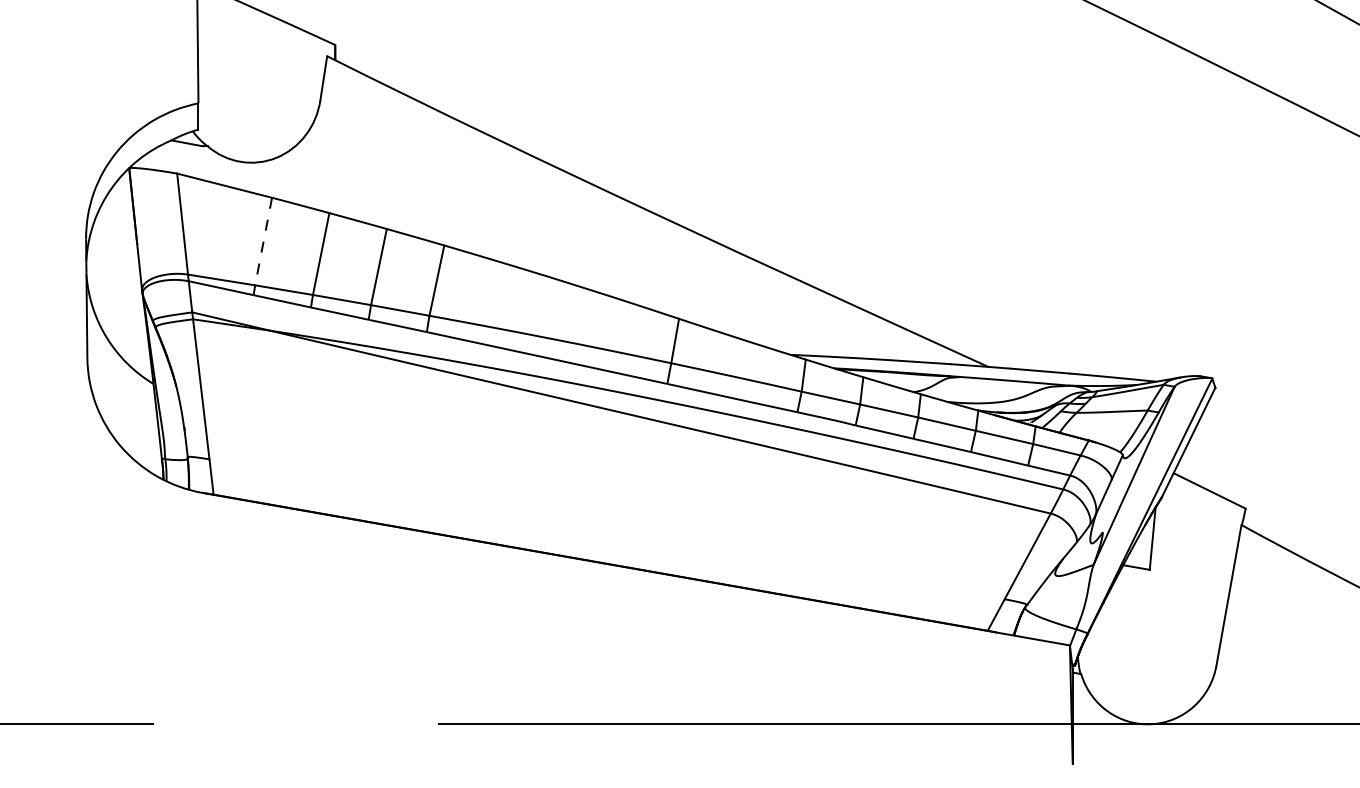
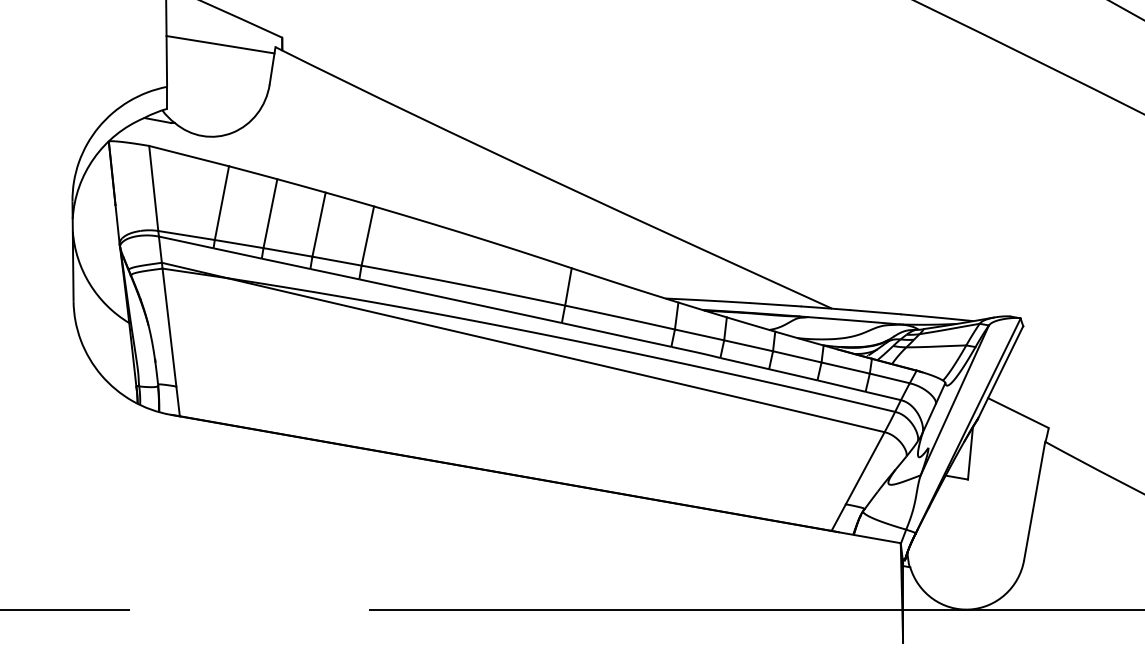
line: (261, 53) -> (220, 44), added
line: (263, 241) -> (221, 203), dashed -> solid

